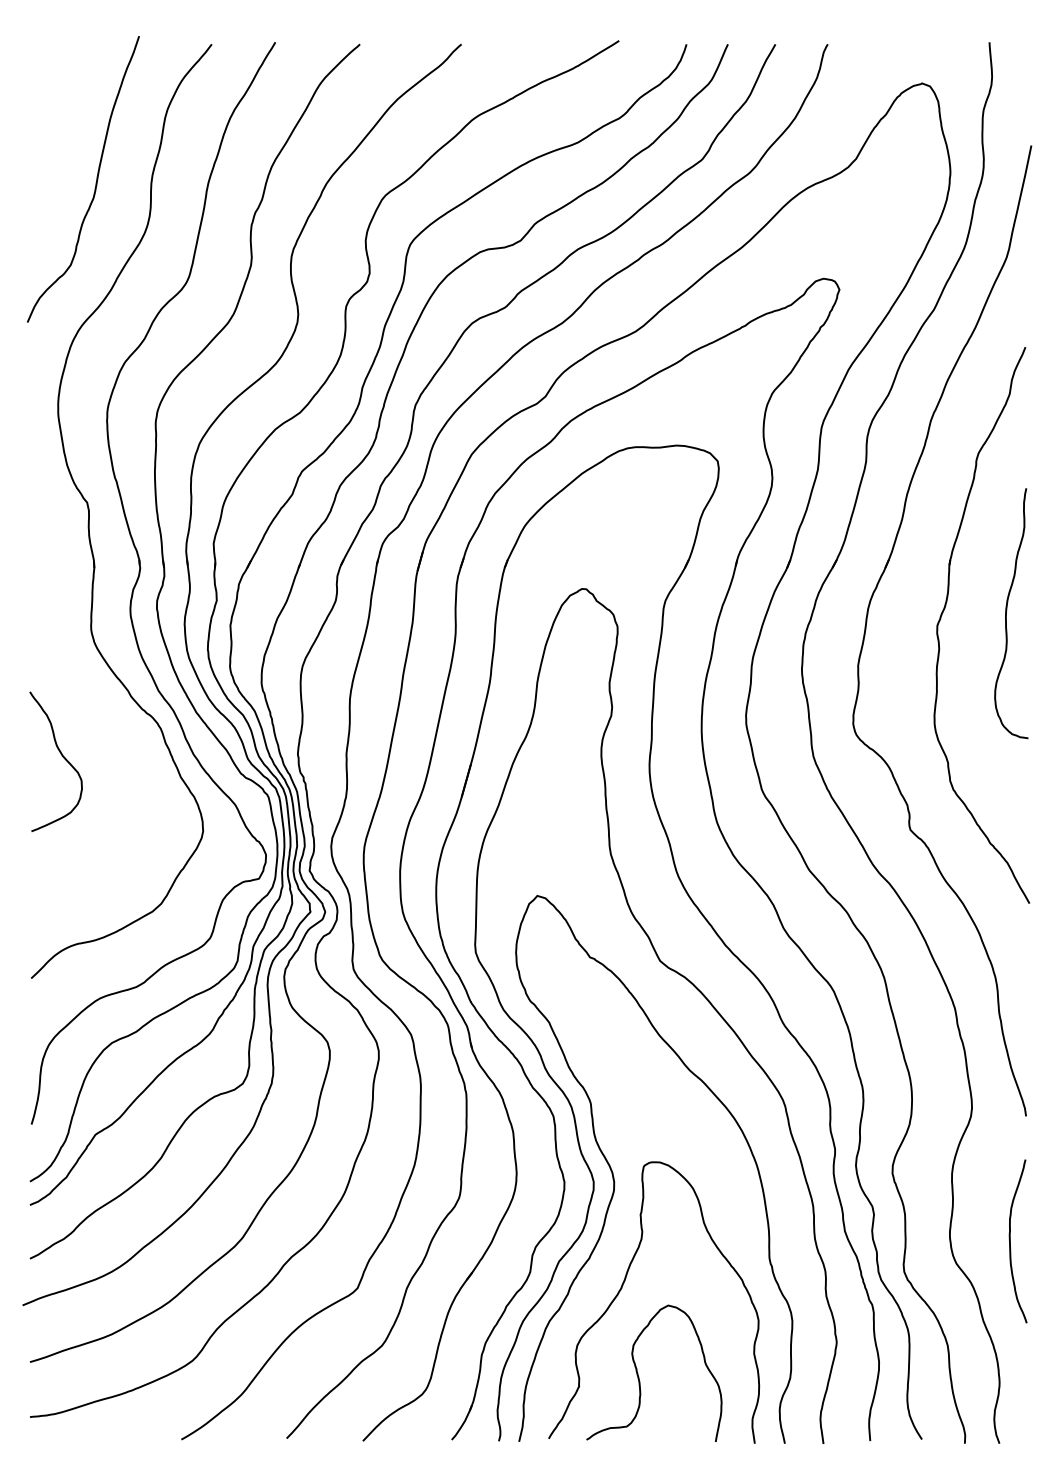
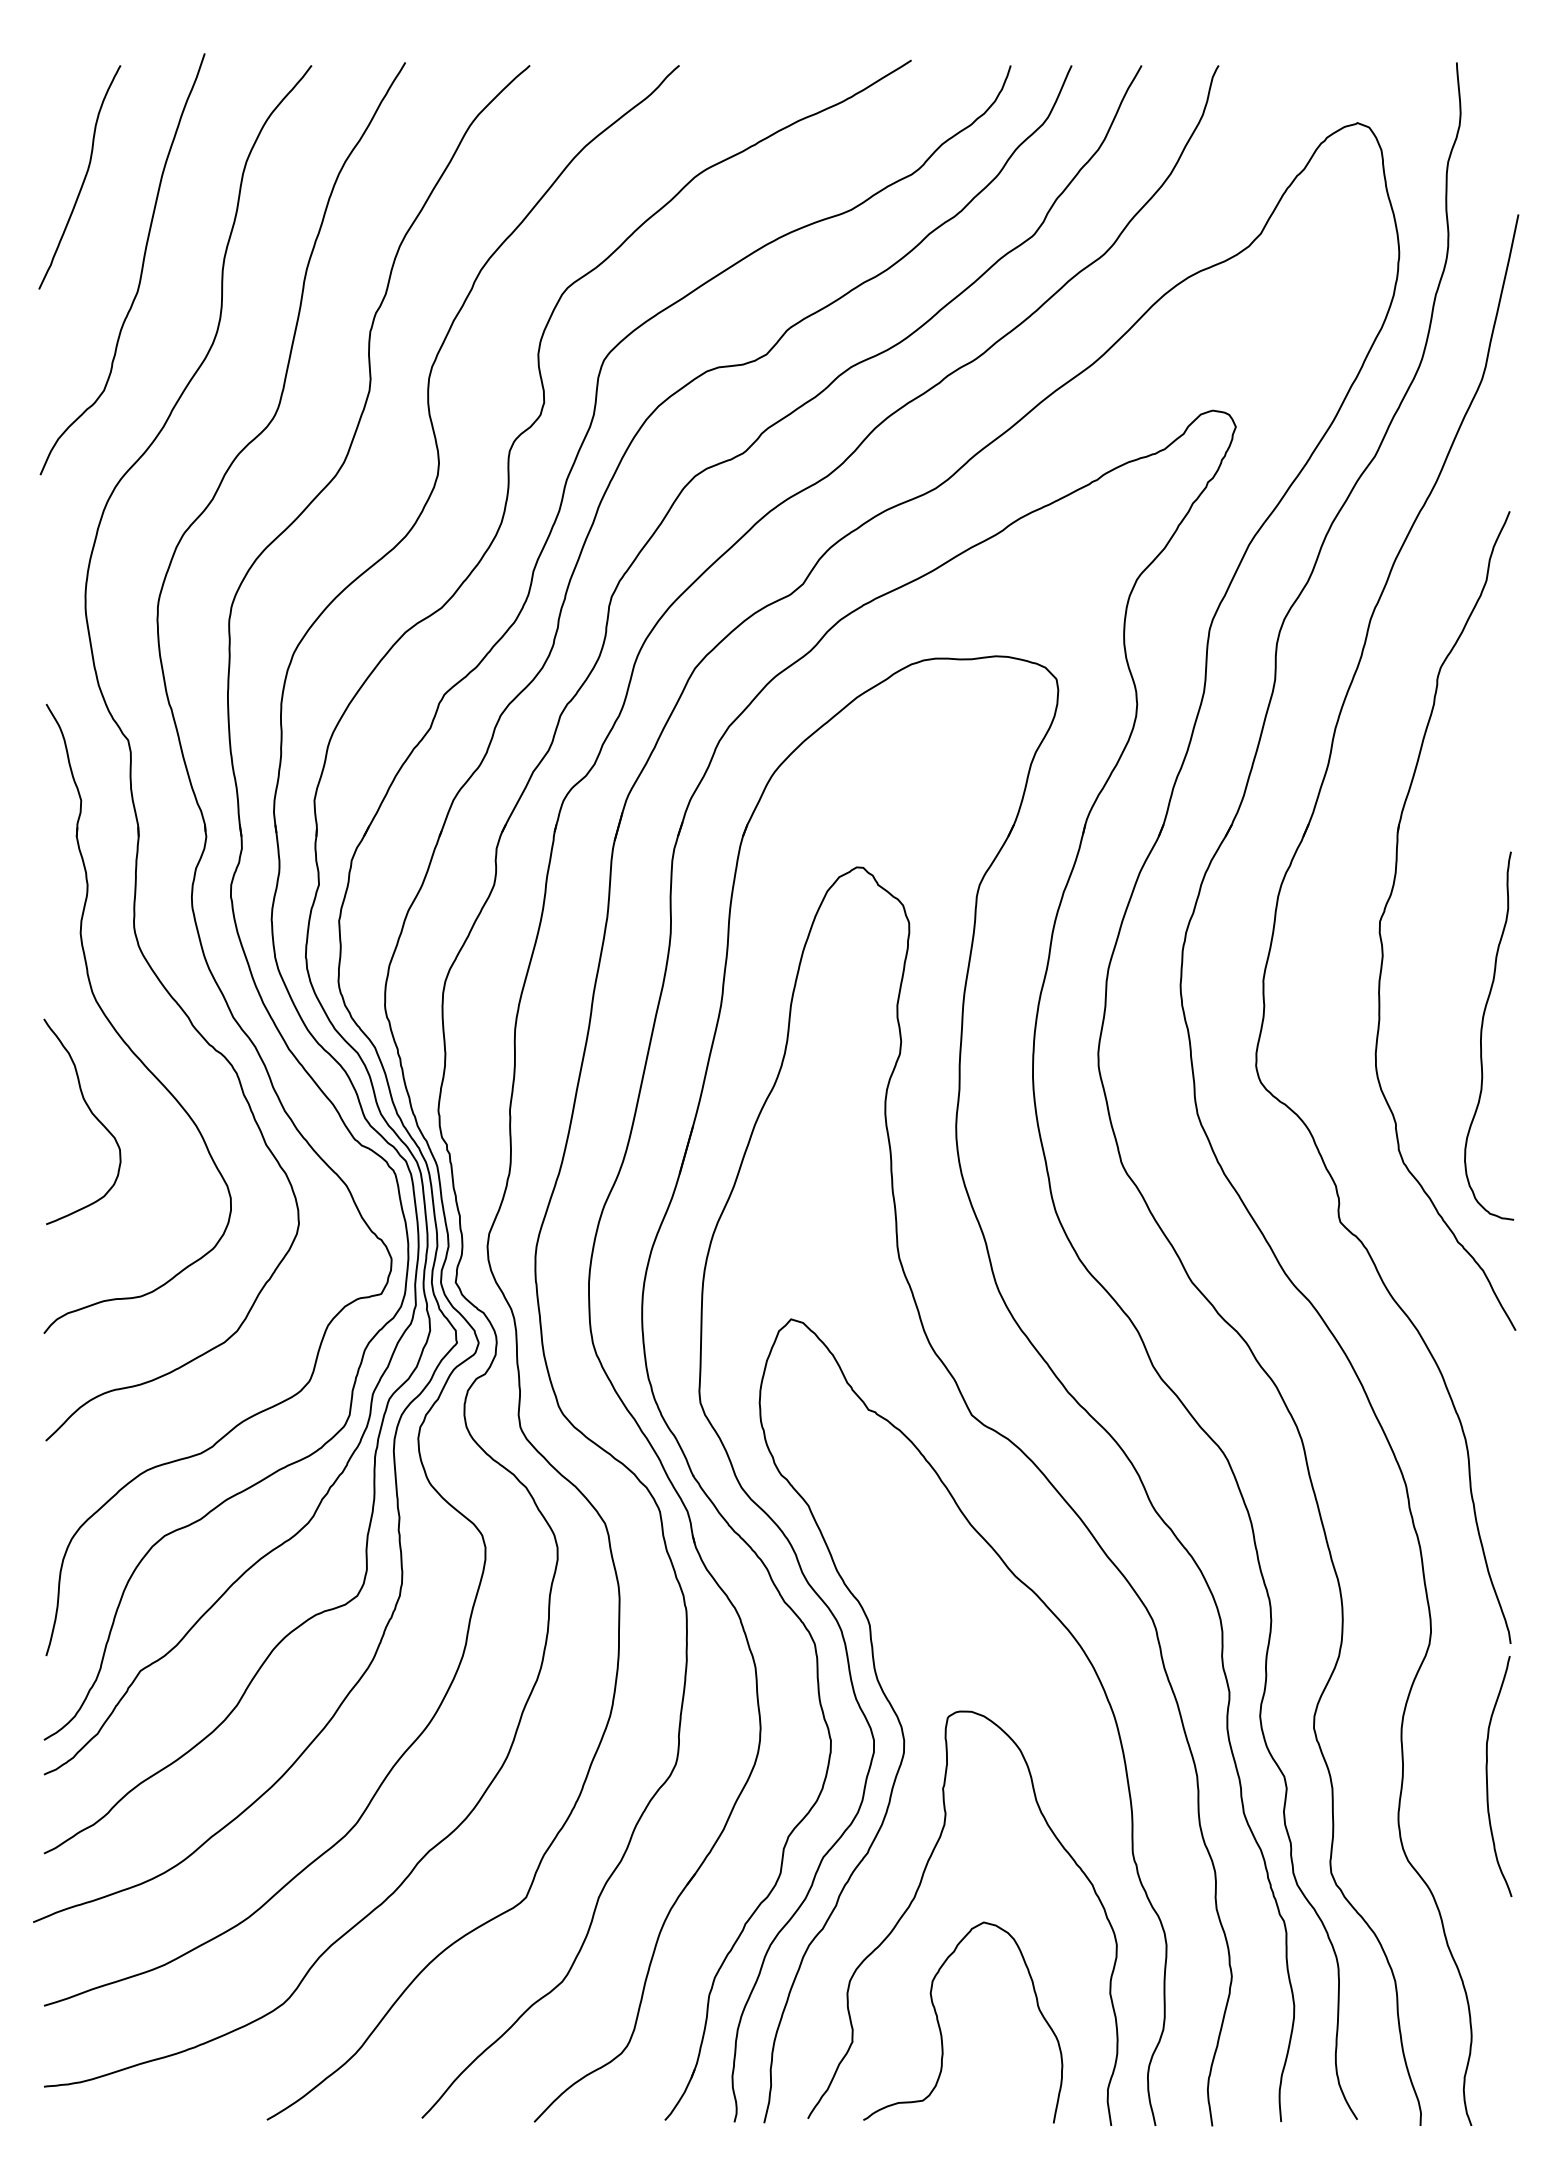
curve: (56, 121) -> (83, 179), added
curve: (1007, 610) -> (1483, 1031), moved
part: (81, 701) -> (119, 1033), added
curve: (1010, 1241) -> (1487, 1776), moved

